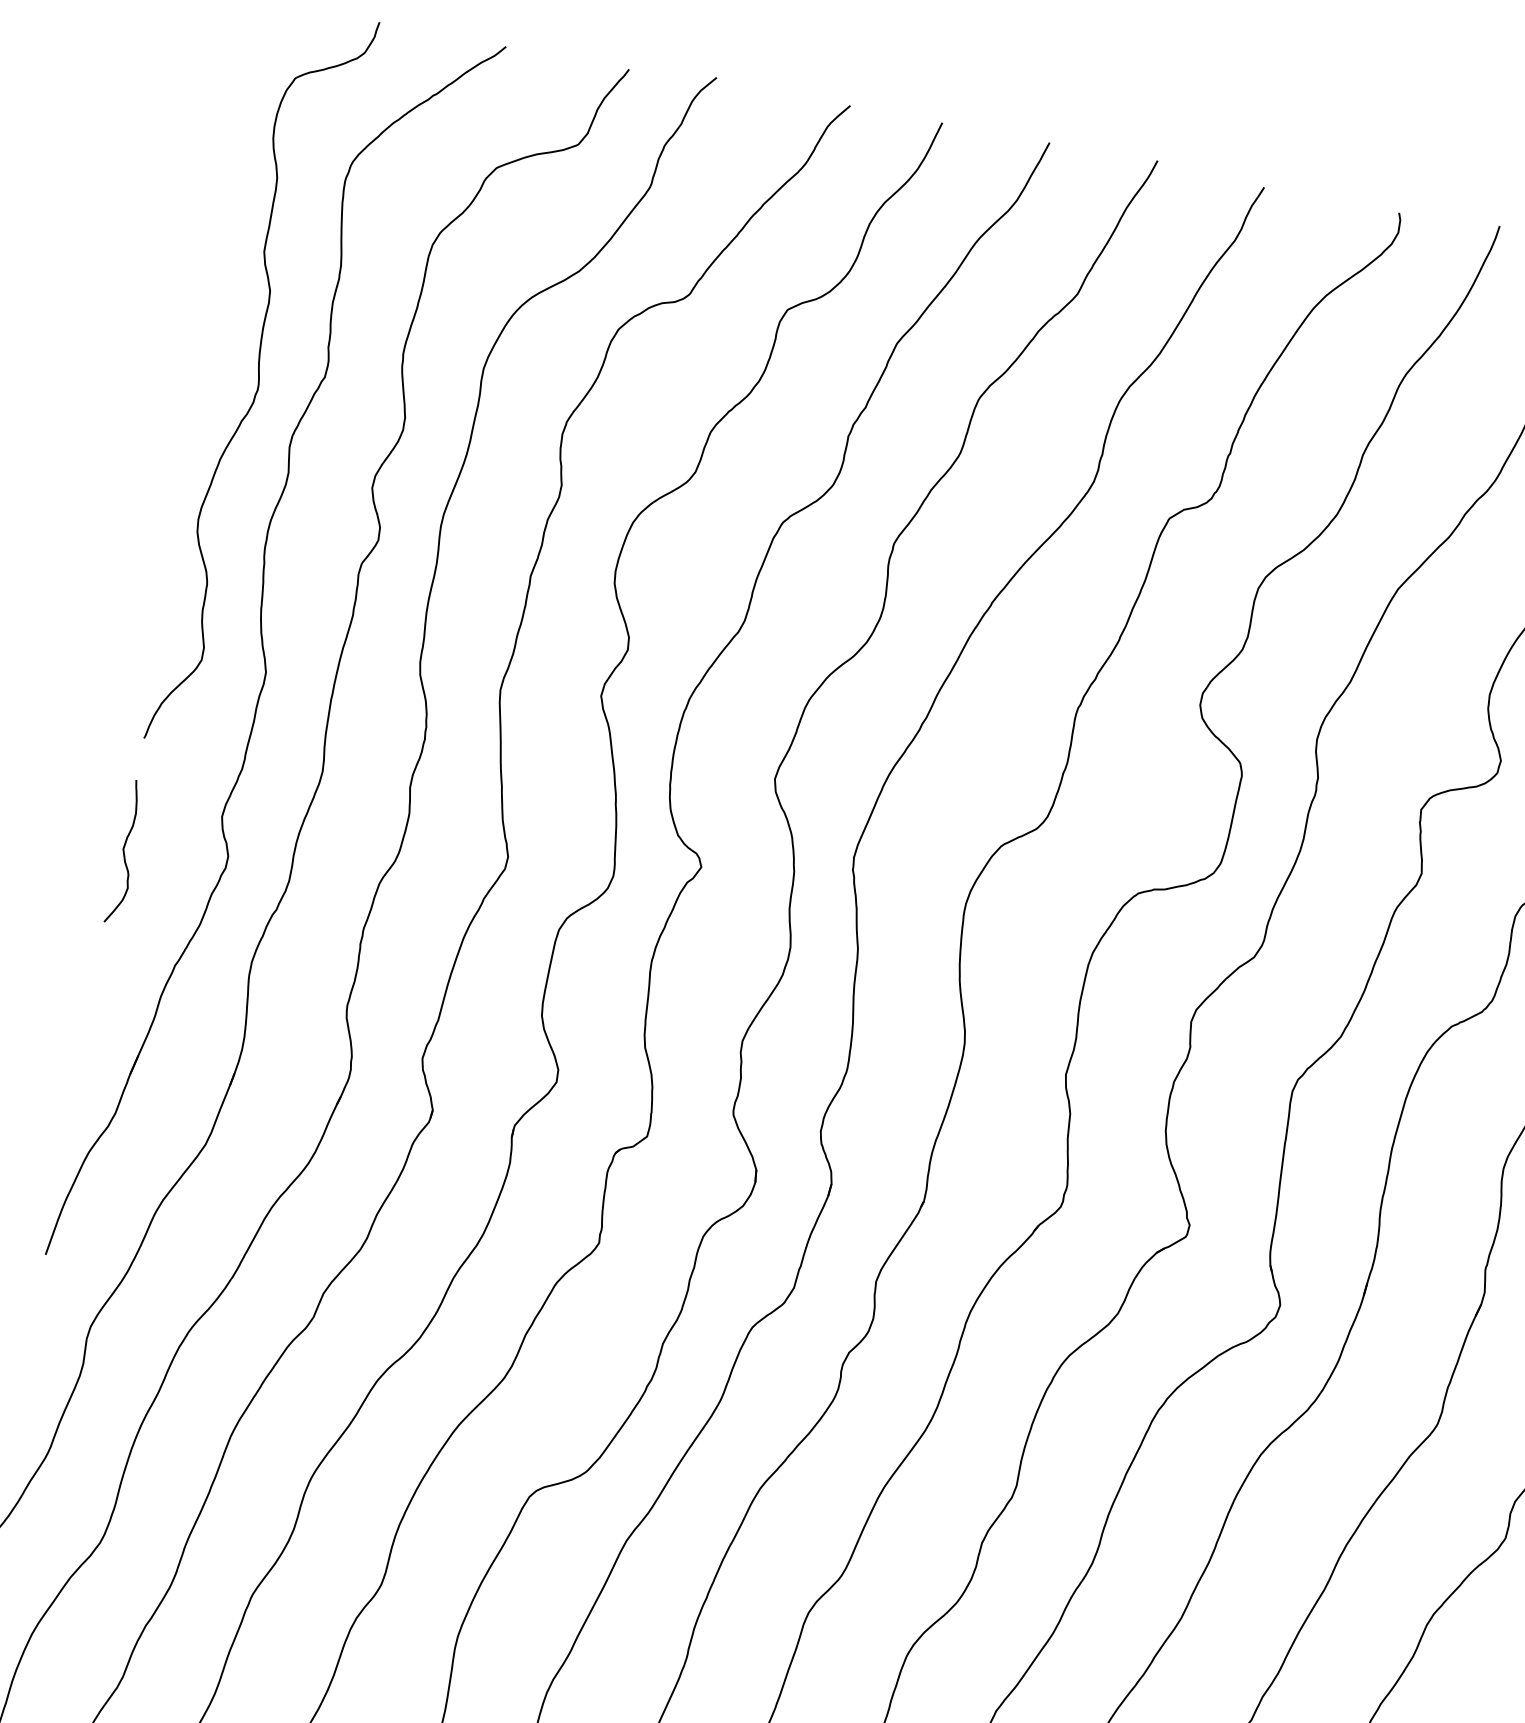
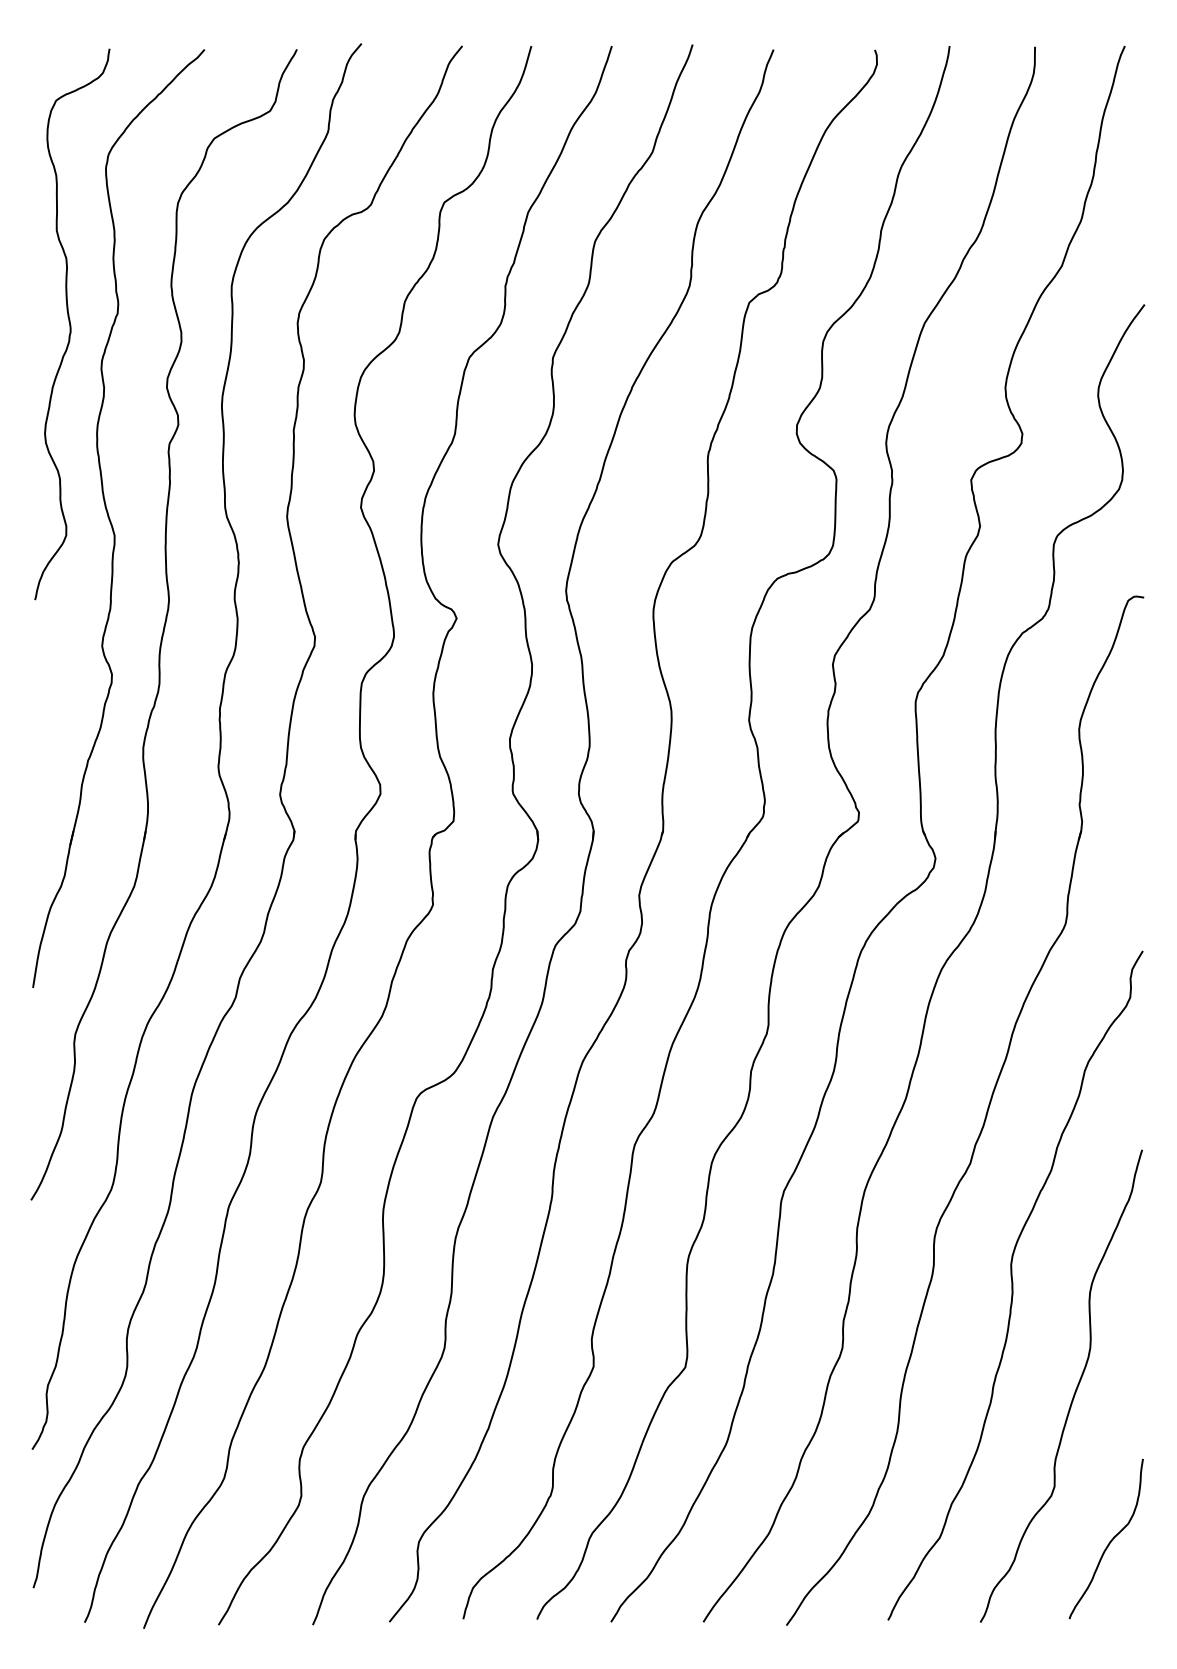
curve: (125, 851) -> (36, 684), removed

